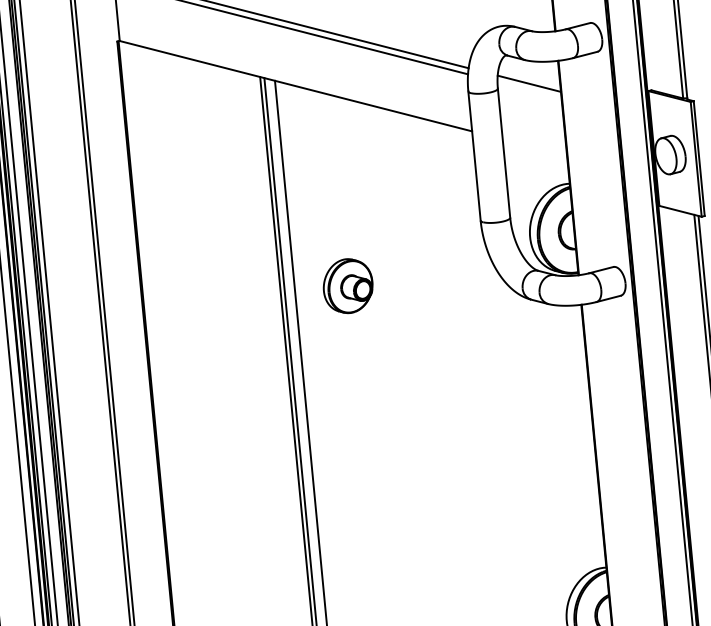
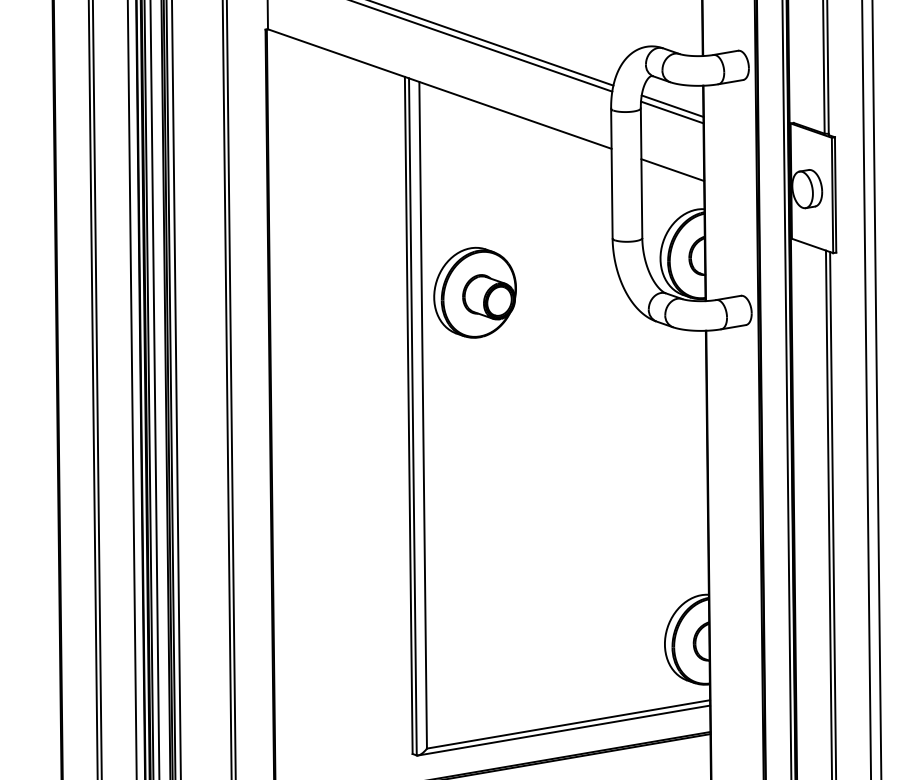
line: (529, 90) -> (672, 112), added
line: (534, 147) -> (672, 170), added
part: (347, 286) -> (474, 292), size x1.67

